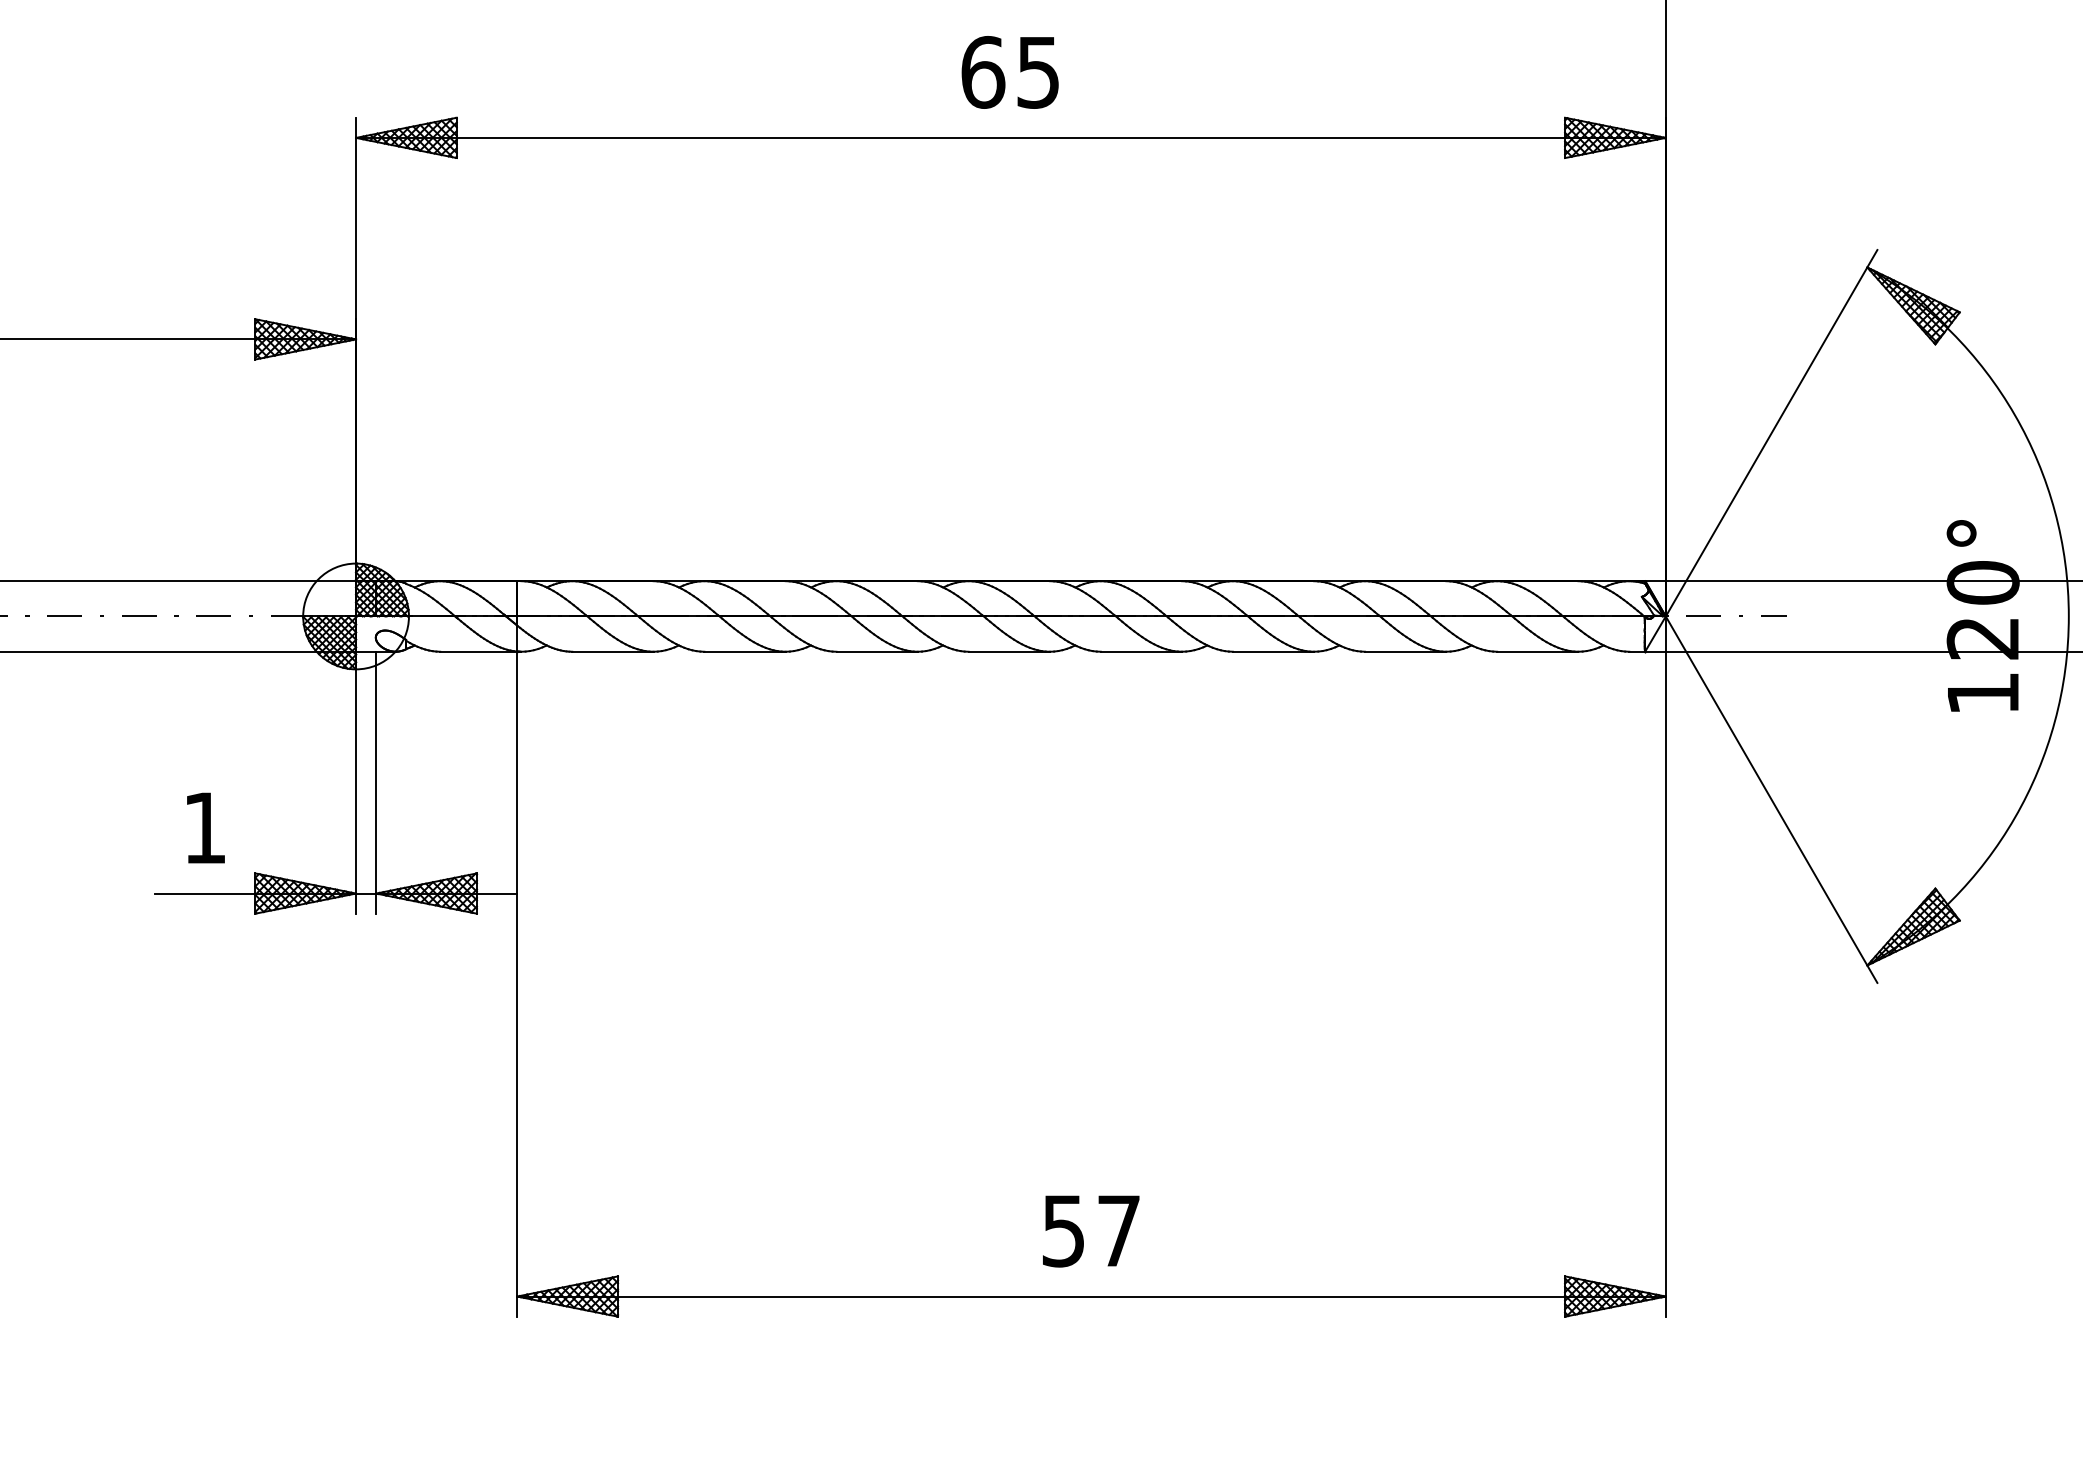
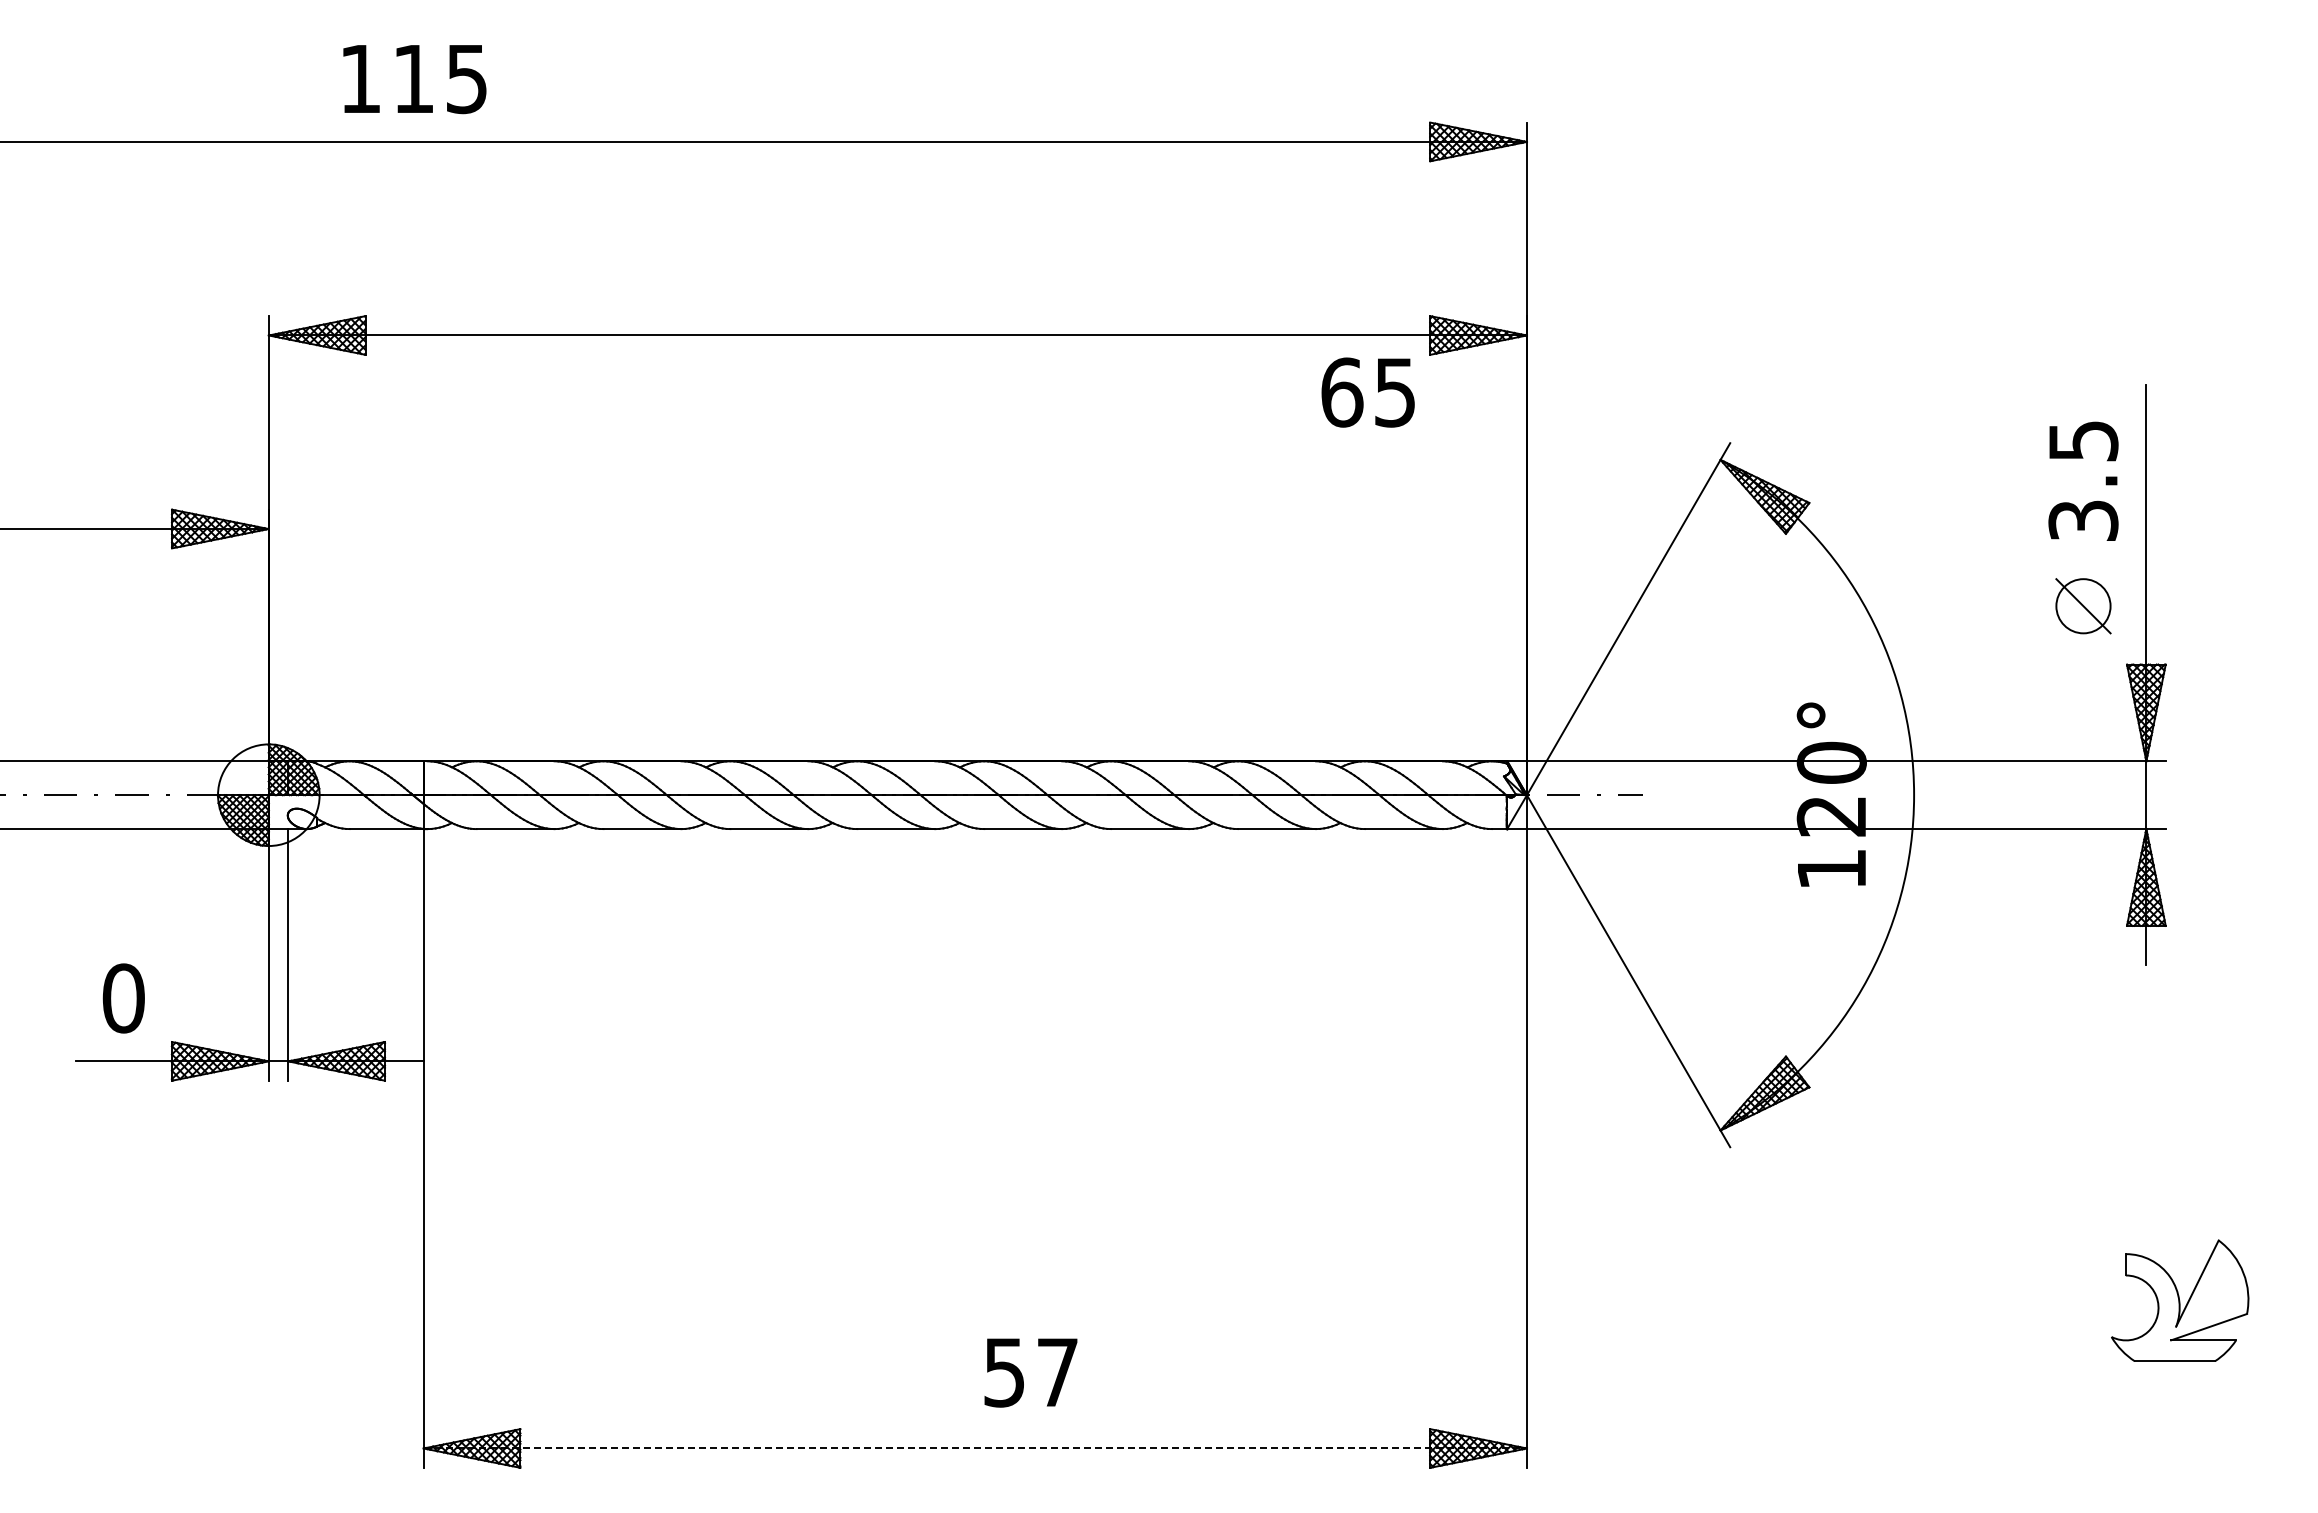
text: (1009, 72) -> (1367, 392), moved
text: (204, 828) -> (123, 998), 1 -> 0
text: (1090, 1230) -> (1030, 1372), moved
line: (1091, 1296) -> (975, 1448), solid -> dashed

